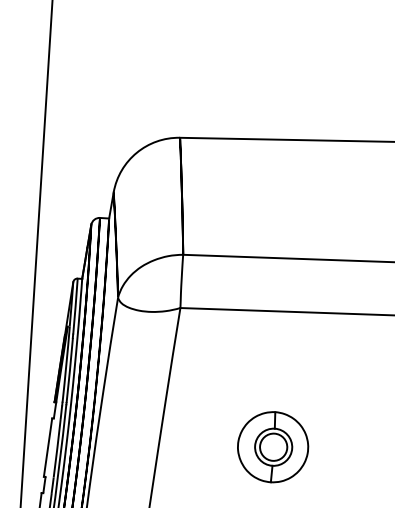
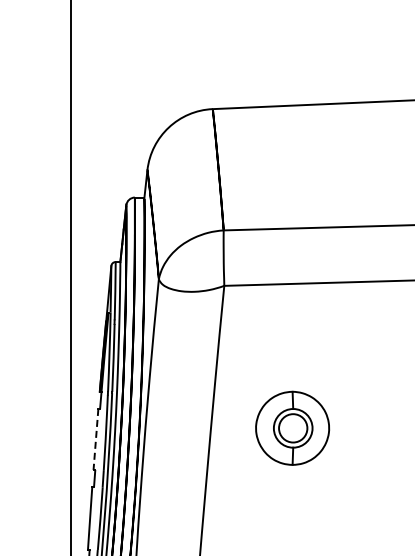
part: (273, 446) -> (292, 427), moved
line: (47, 447) -> (95, 439), solid -> dashed

